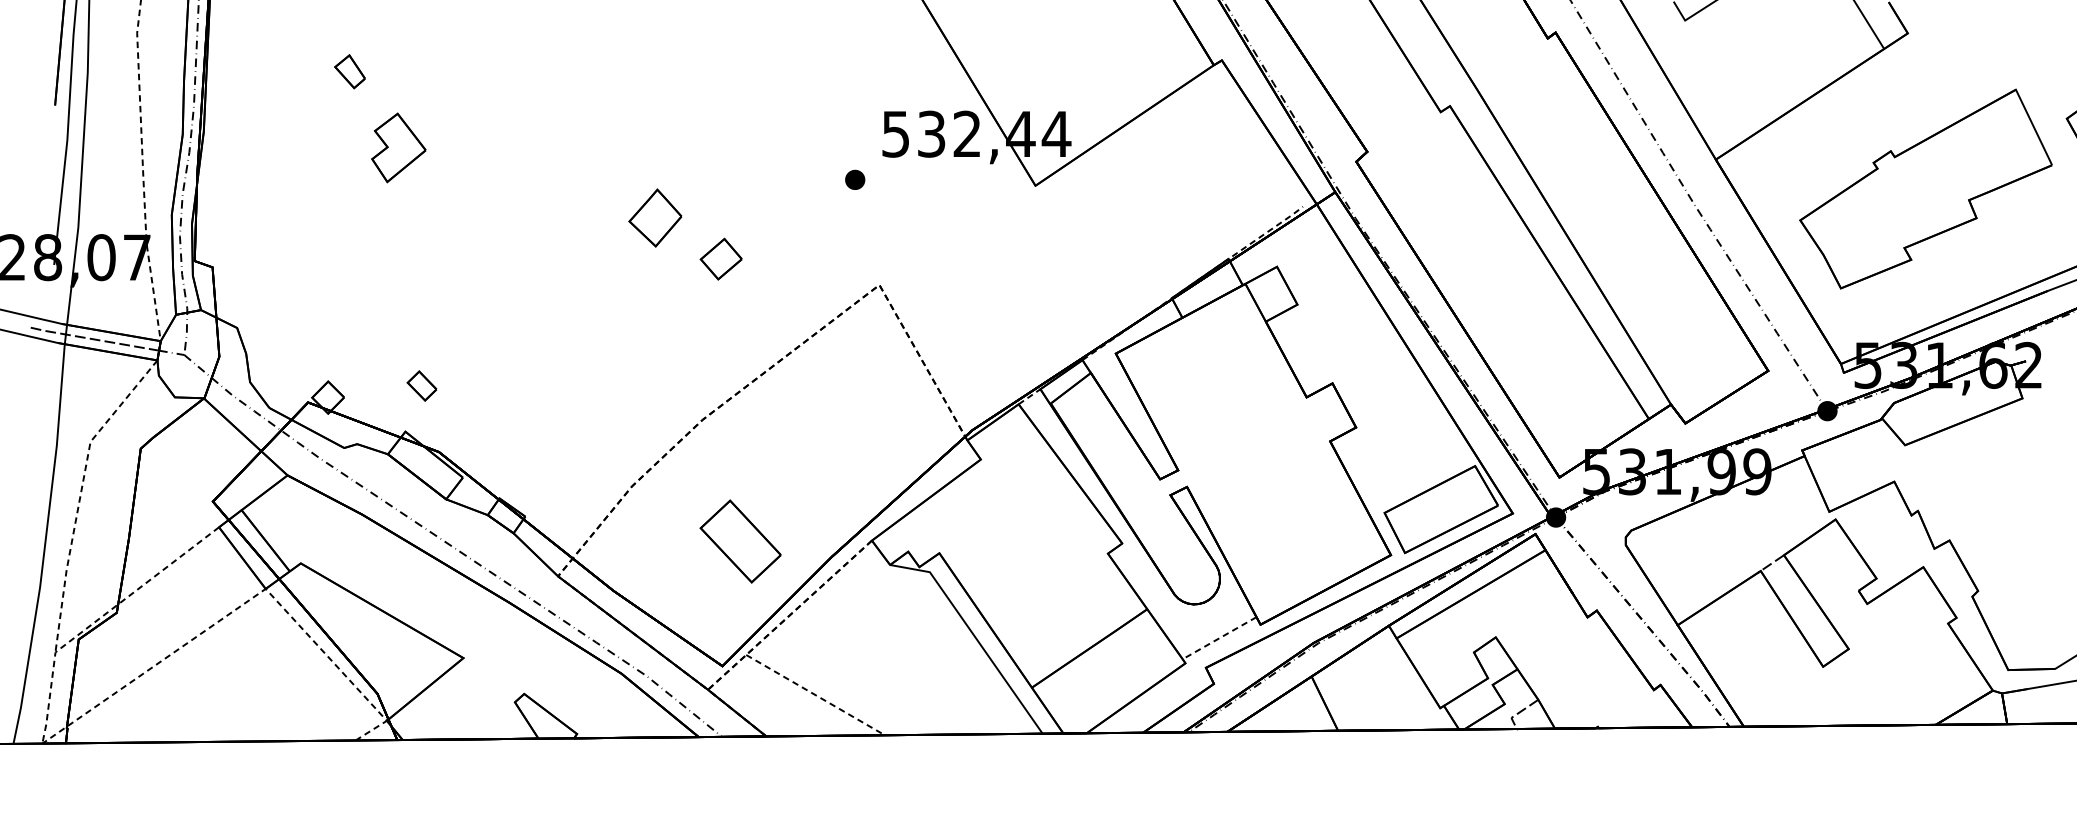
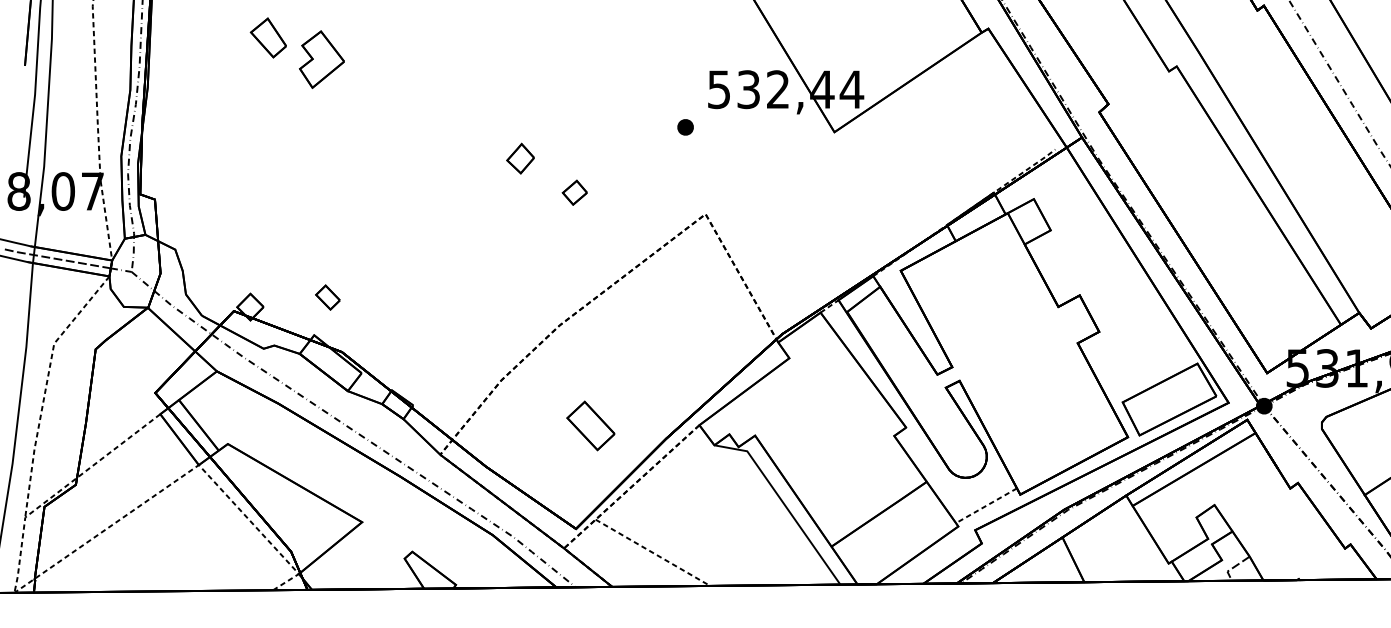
part: (349, 71) -> (268, 37), size x1.43
part: (398, 147) -> (321, 59), moved
part: (655, 217) -> (520, 158), size x0.62
part: (720, 258) -> (574, 192), size x0.71
part: (740, 541) -> (590, 425), size x0.71

